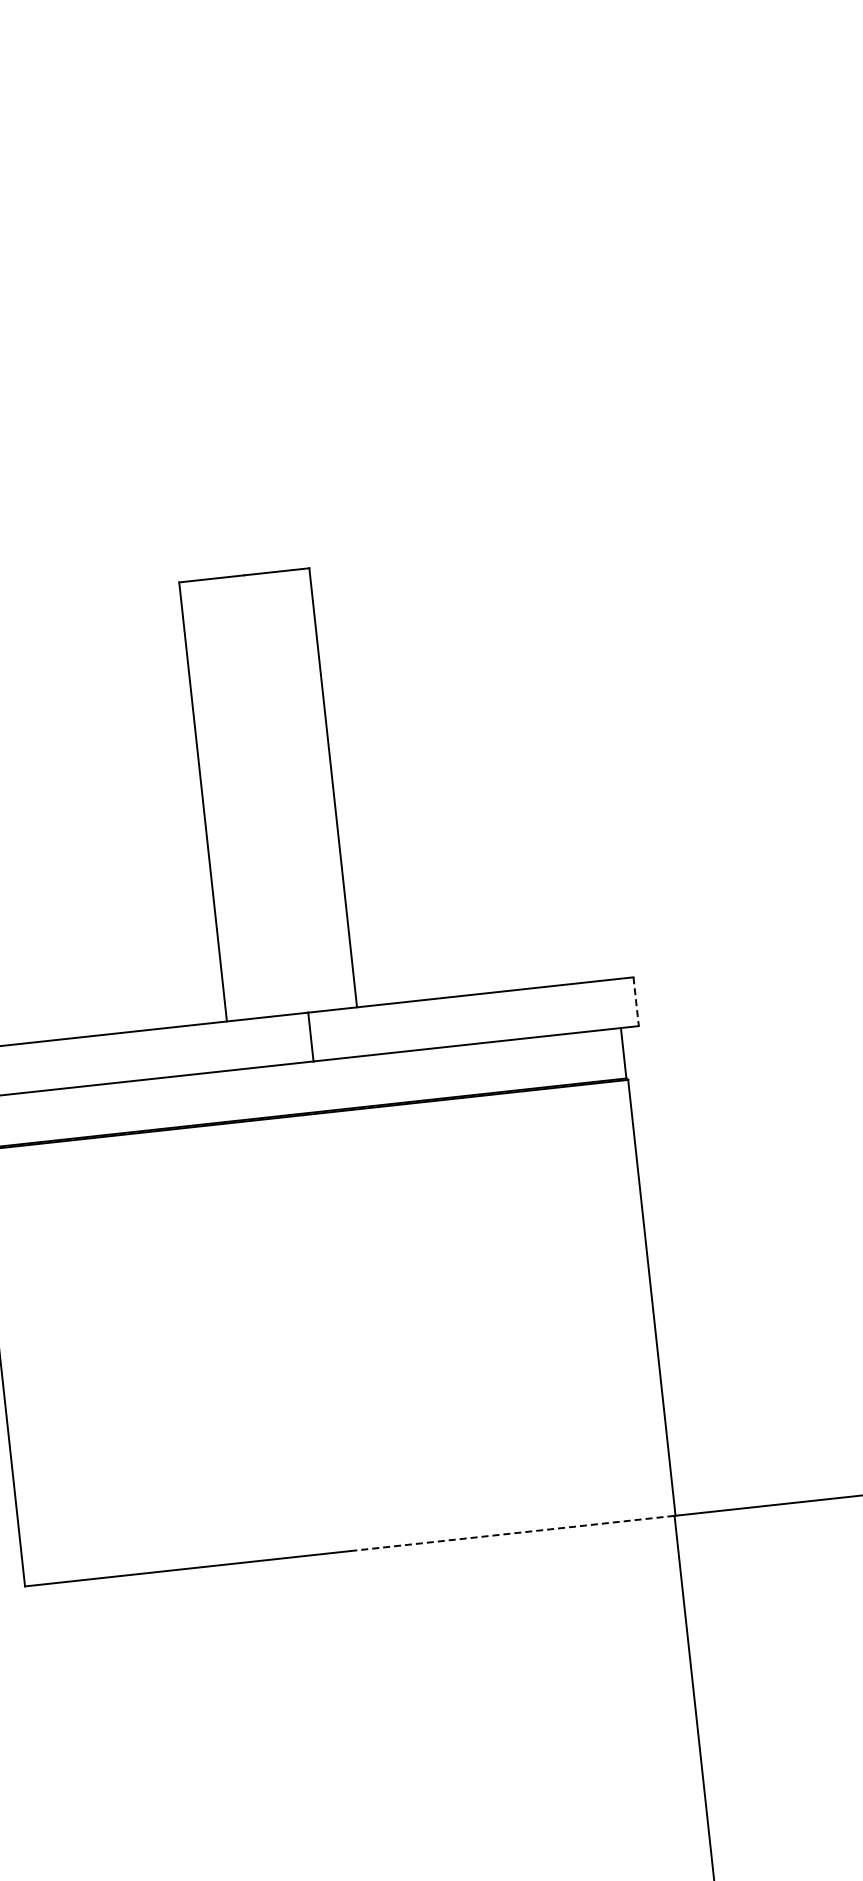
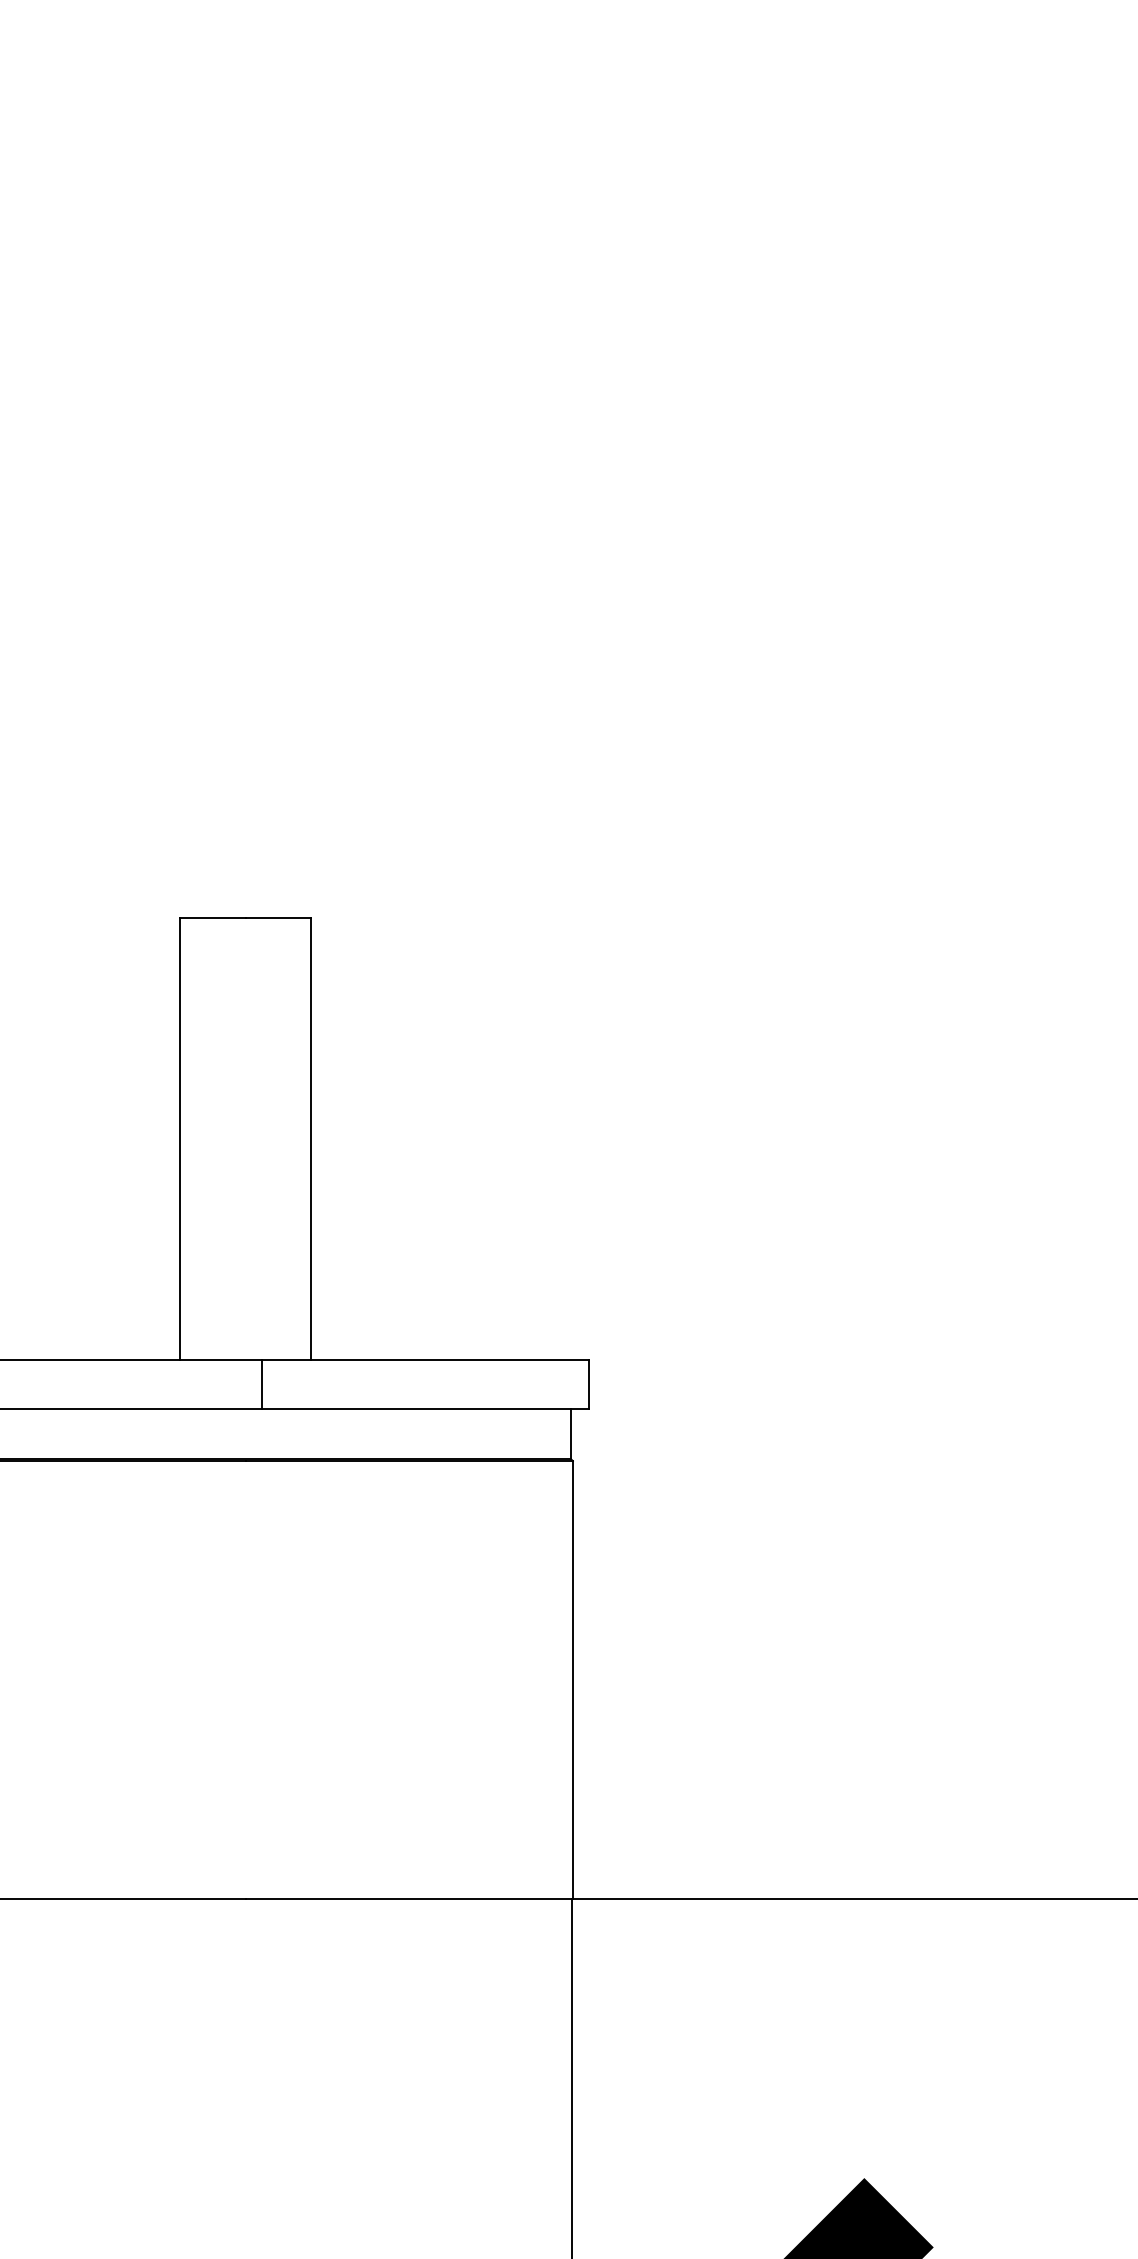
line: (636, 1002) -> (589, 1384), dashed -> solid
line: (513, 1533) -> (409, 1899), dashed -> solid

